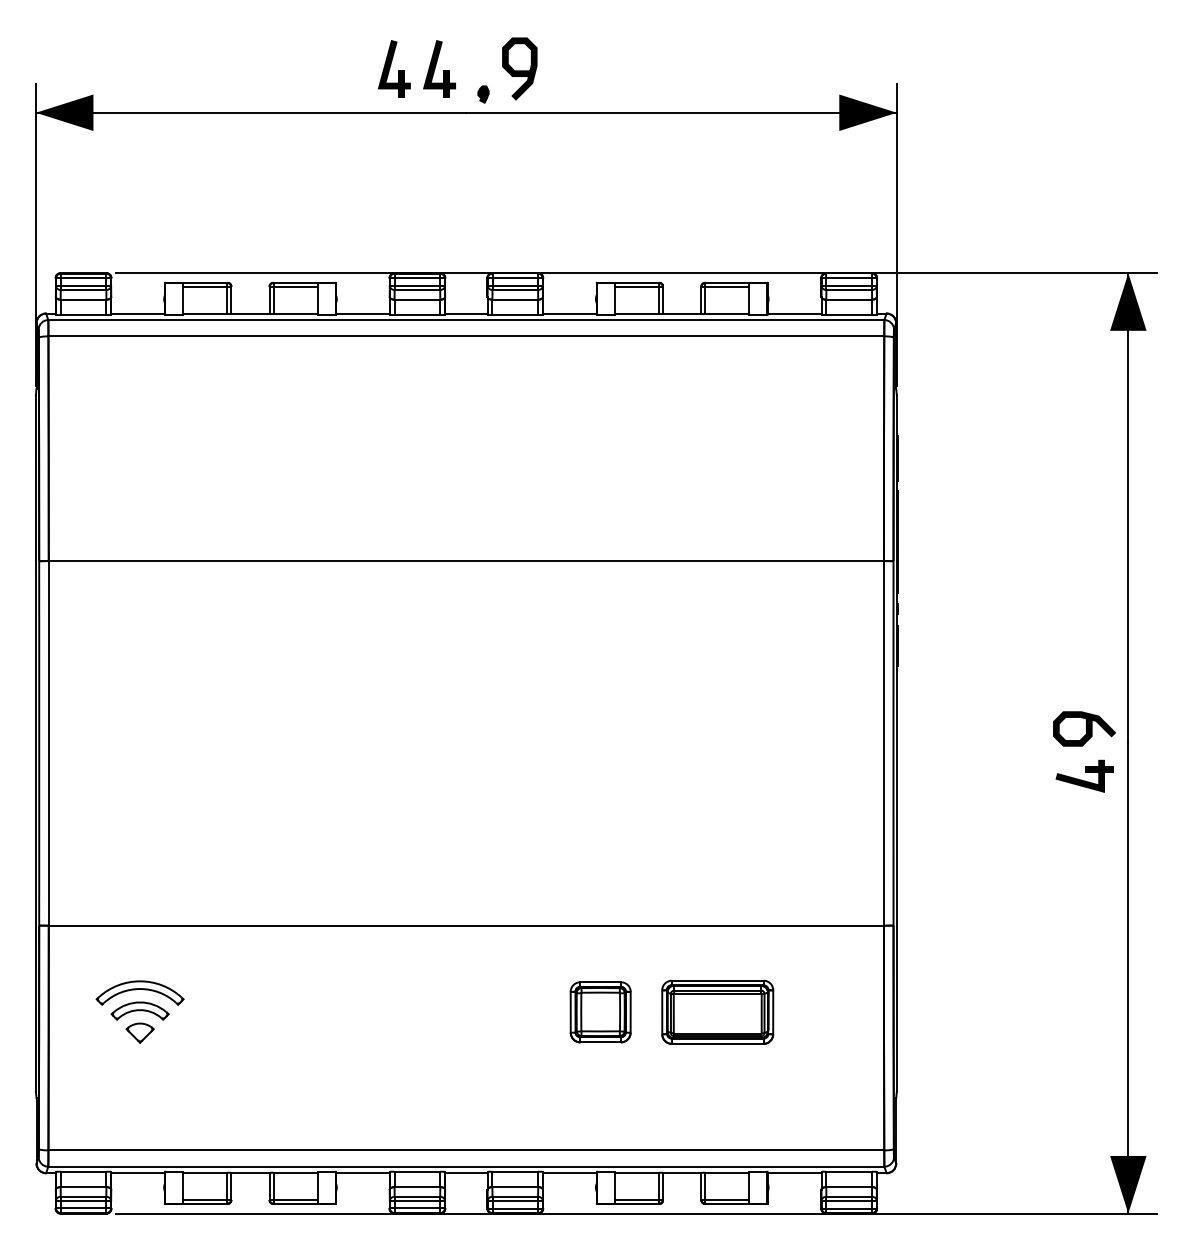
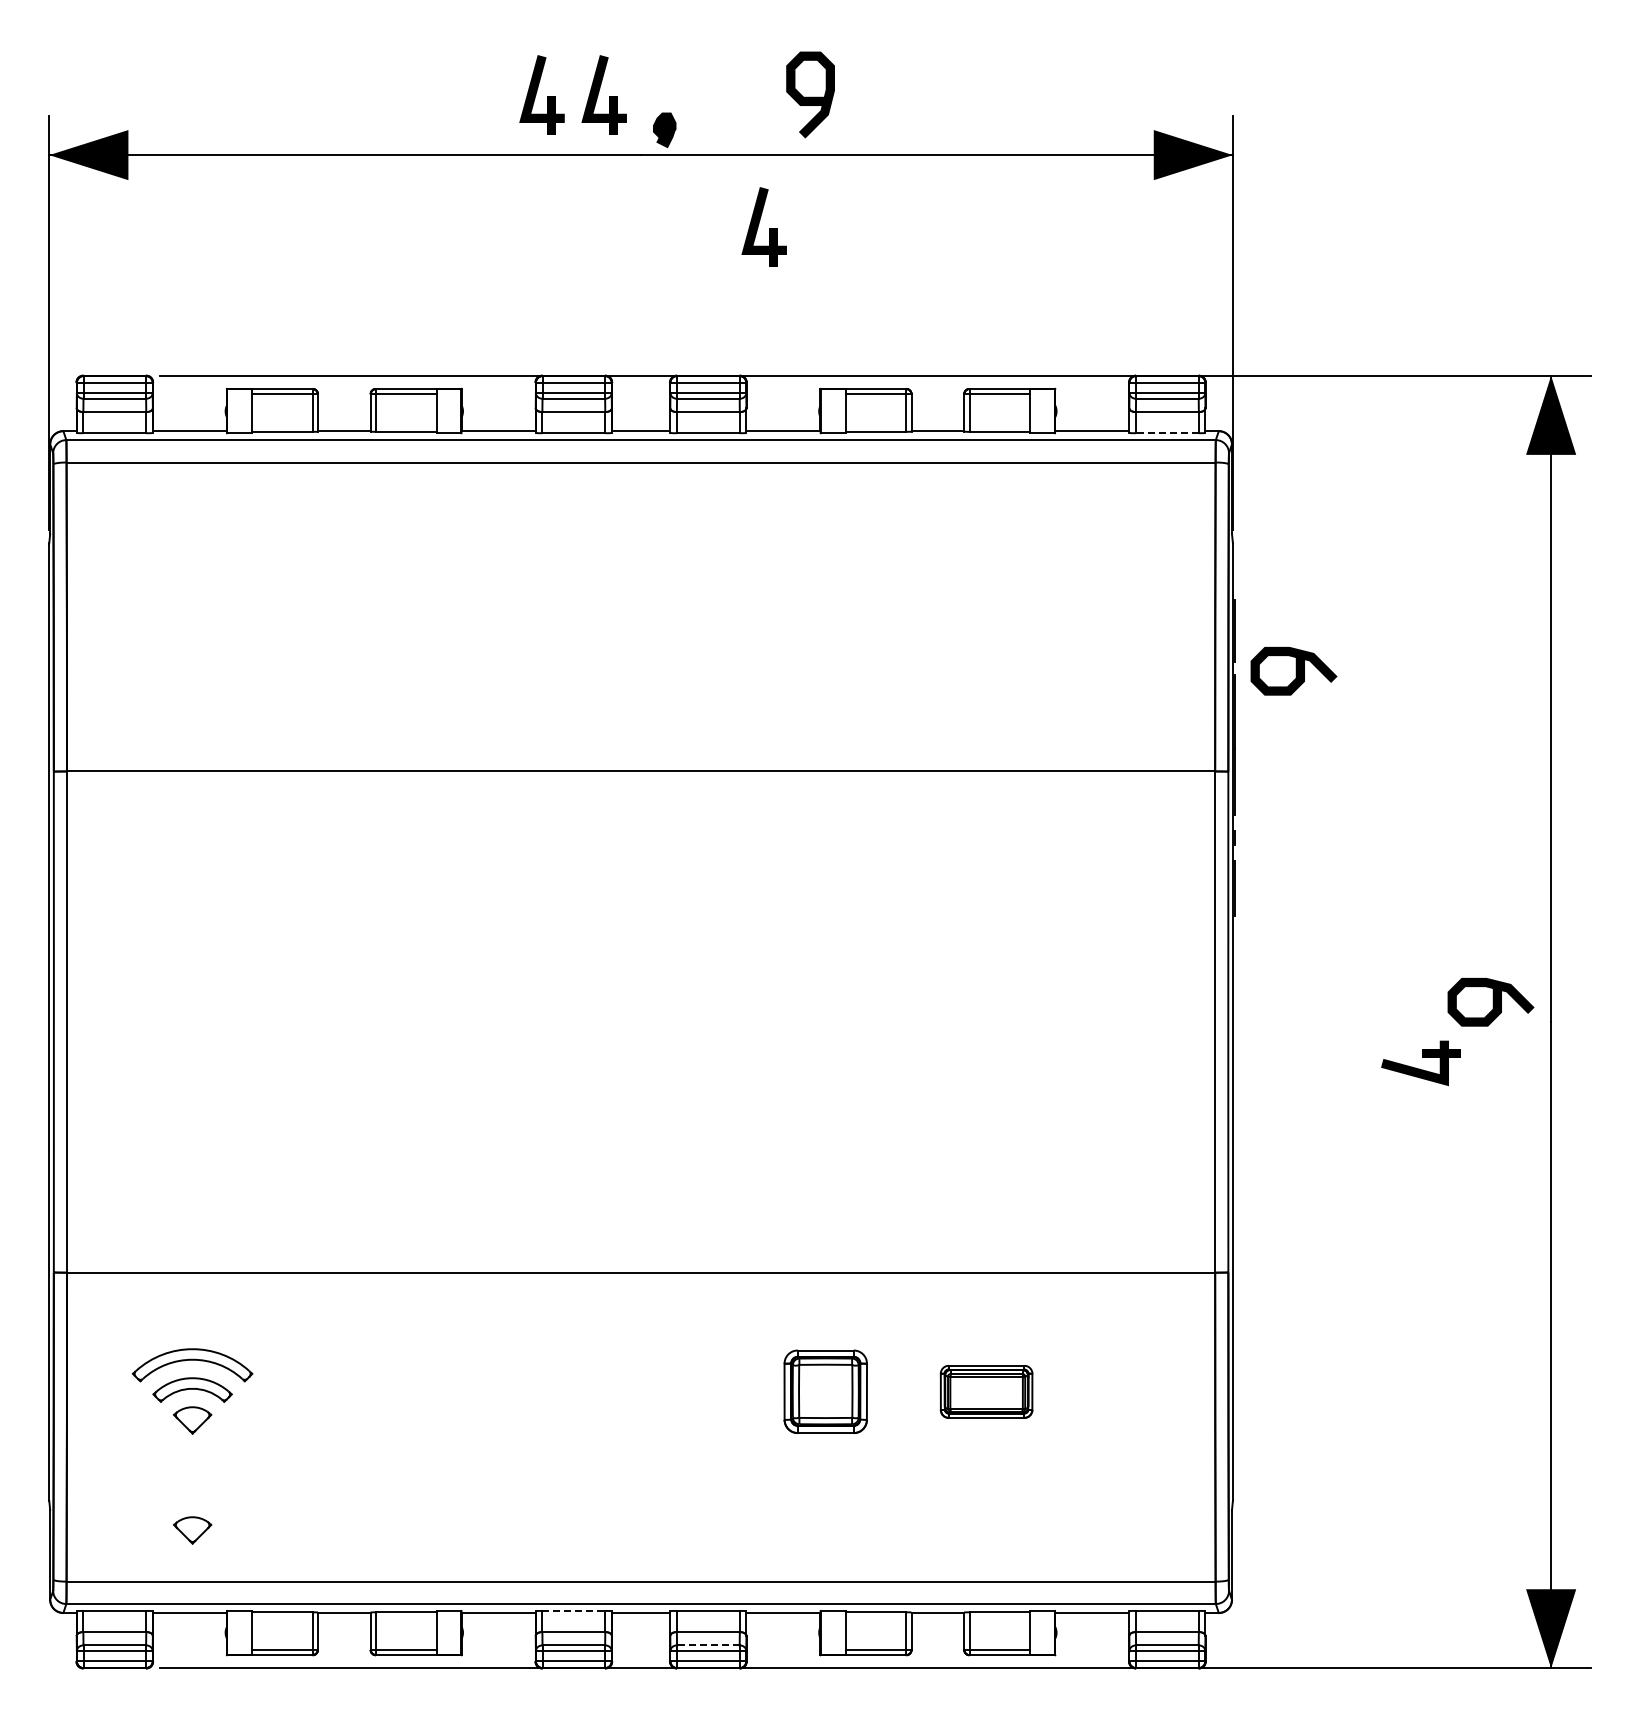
curve: (519, 70) -> (810, 96), moved
part: (483, 94) -> (664, 129), size x1.4
part: (555, 164) -> (763, 226), added
line: (848, 315) -> (1166, 433), solid -> dashed
curve: (942, 488) -> (1295, 671), added
part: (1084, 776) -> (1420, 1063), moved
part: (717, 1012) -> (986, 1391), size x0.6
part: (140, 1113) -> (192, 1530), added
line: (417, 1171) -> (574, 1610), solid -> dashed
line: (514, 1196) -> (707, 1645), solid -> dashed

